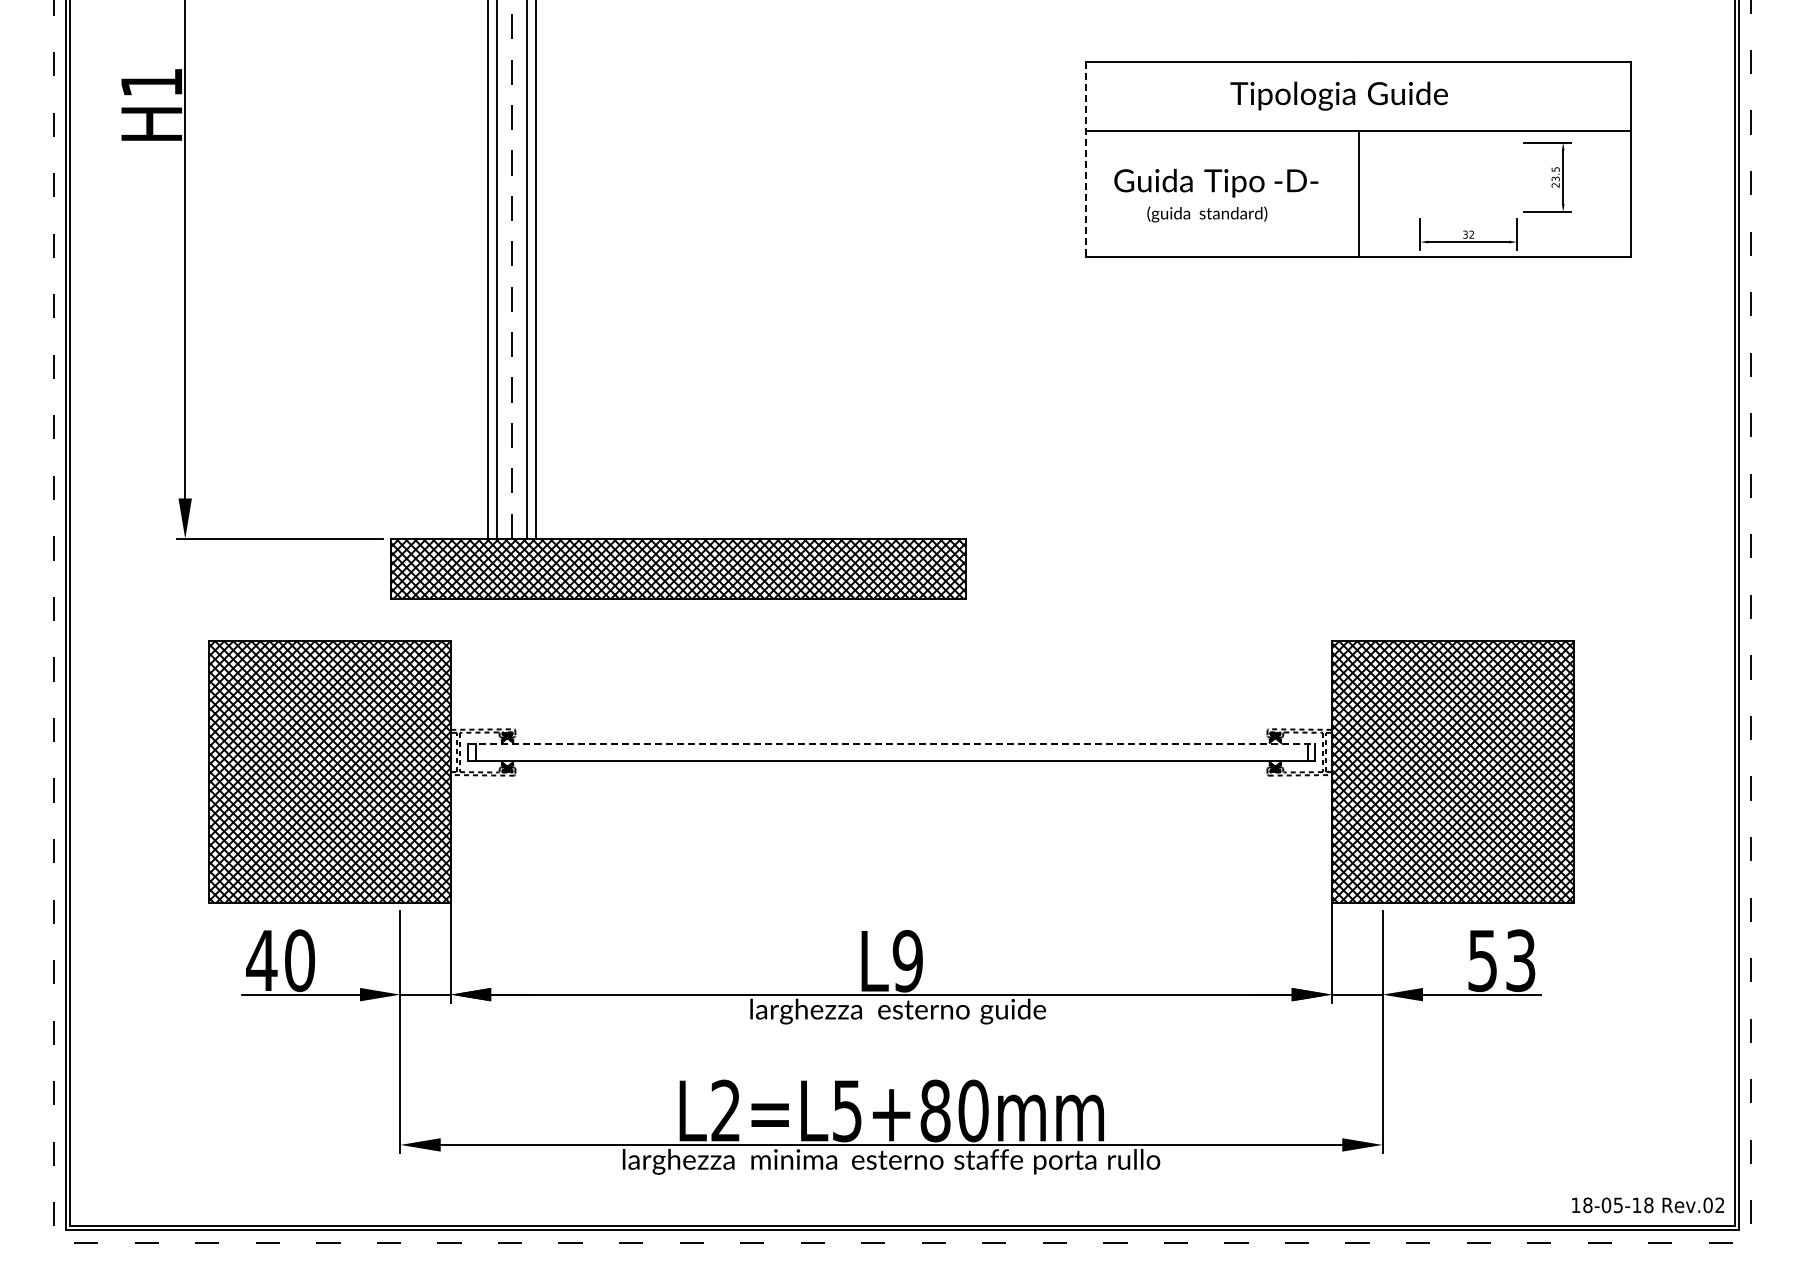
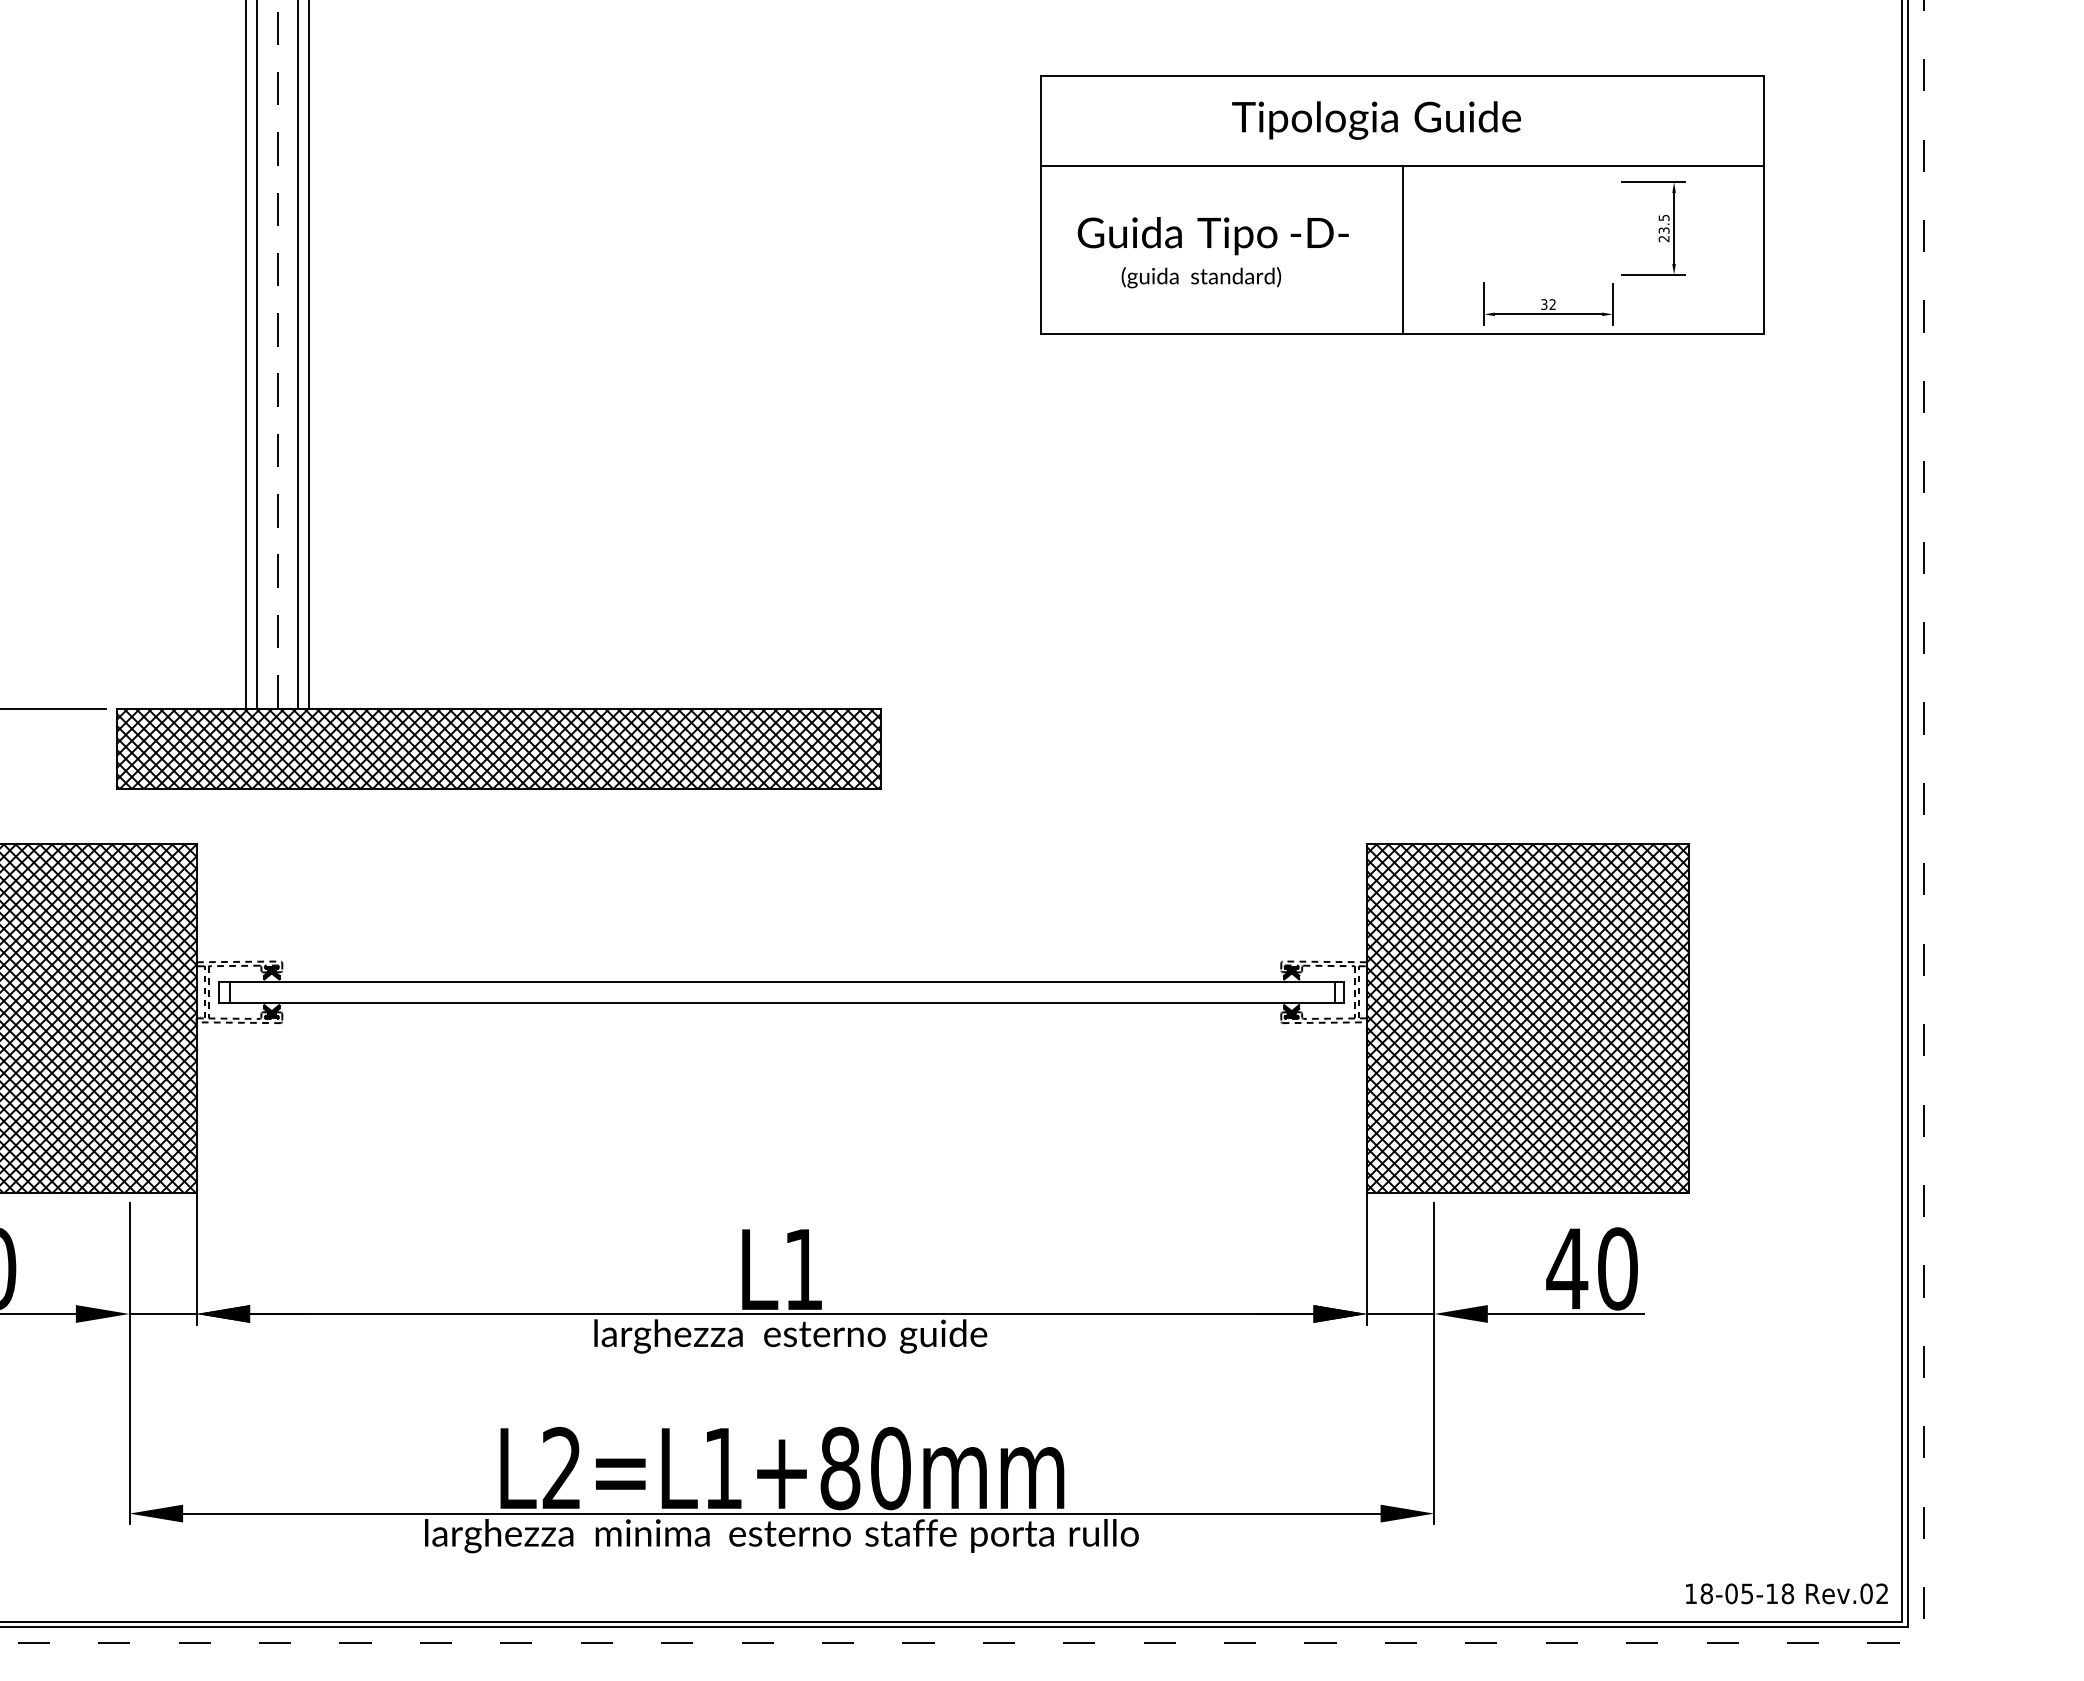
line: (1086, 160) -> (1040, 205), dashed -> solid
line: (891, 744) -> (781, 981), dashed -> solid
text: (907, 960) -> (803, 1268), L9 -> L1
text: (1500, 960) -> (1590, 1268), 53 -> 40
text: (847, 1111) -> (723, 1469), L2=L5+80mm -> L2=L1+80mm

